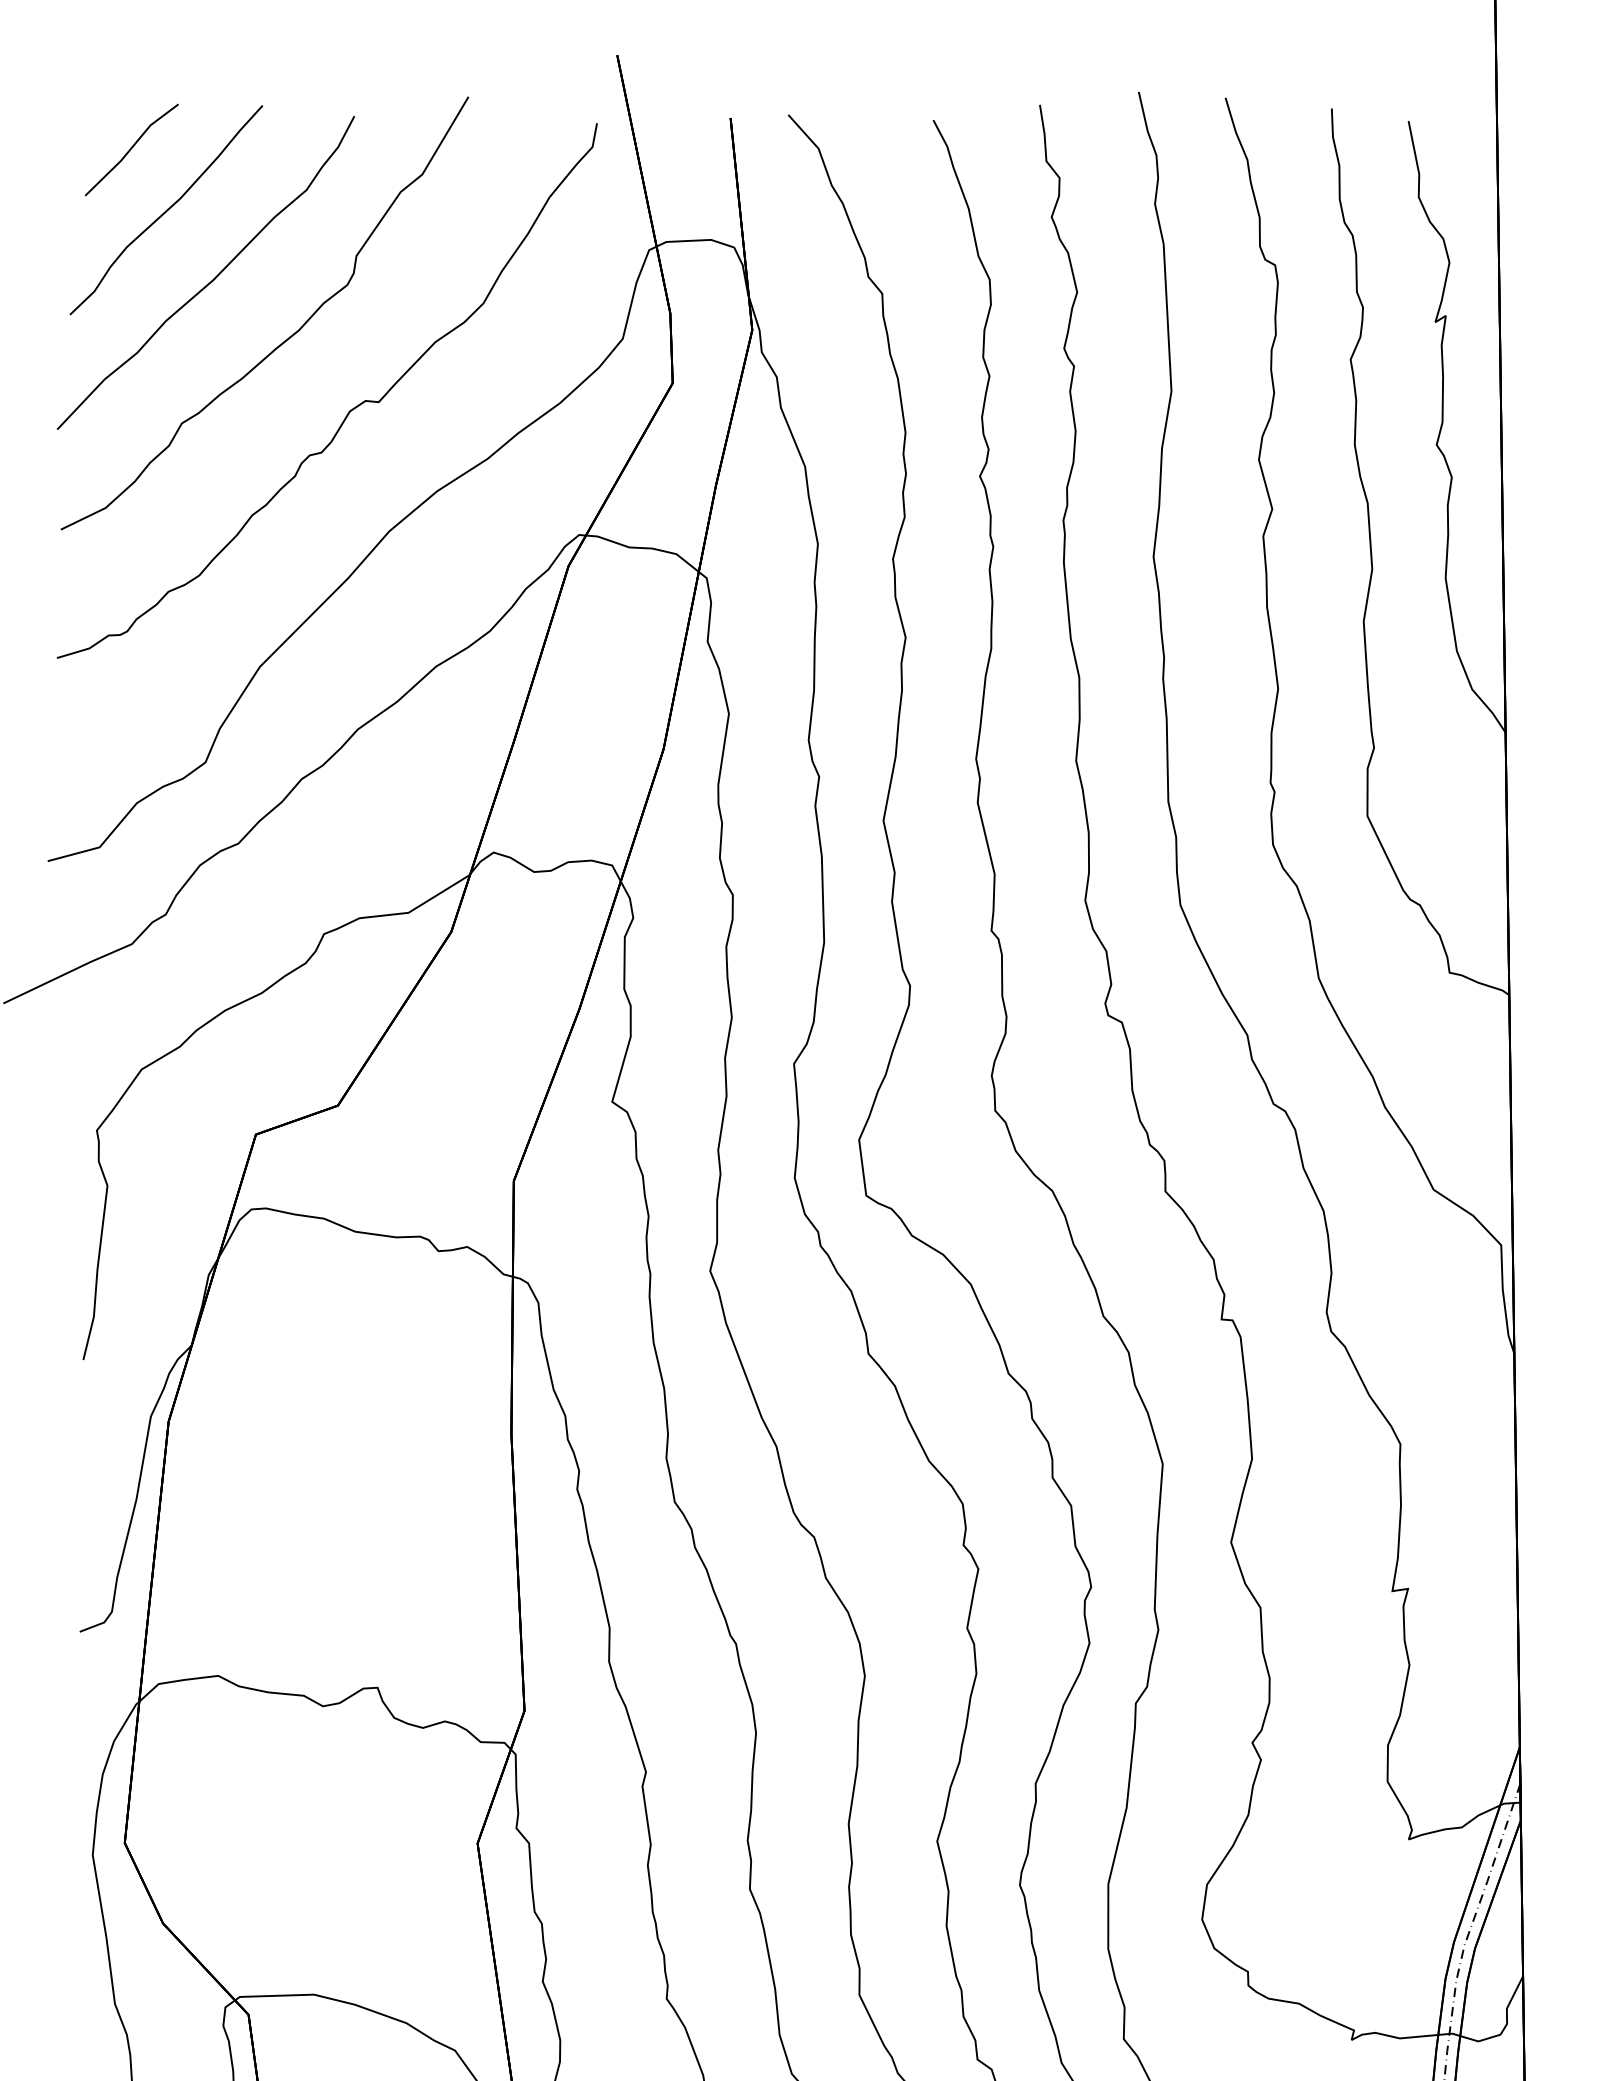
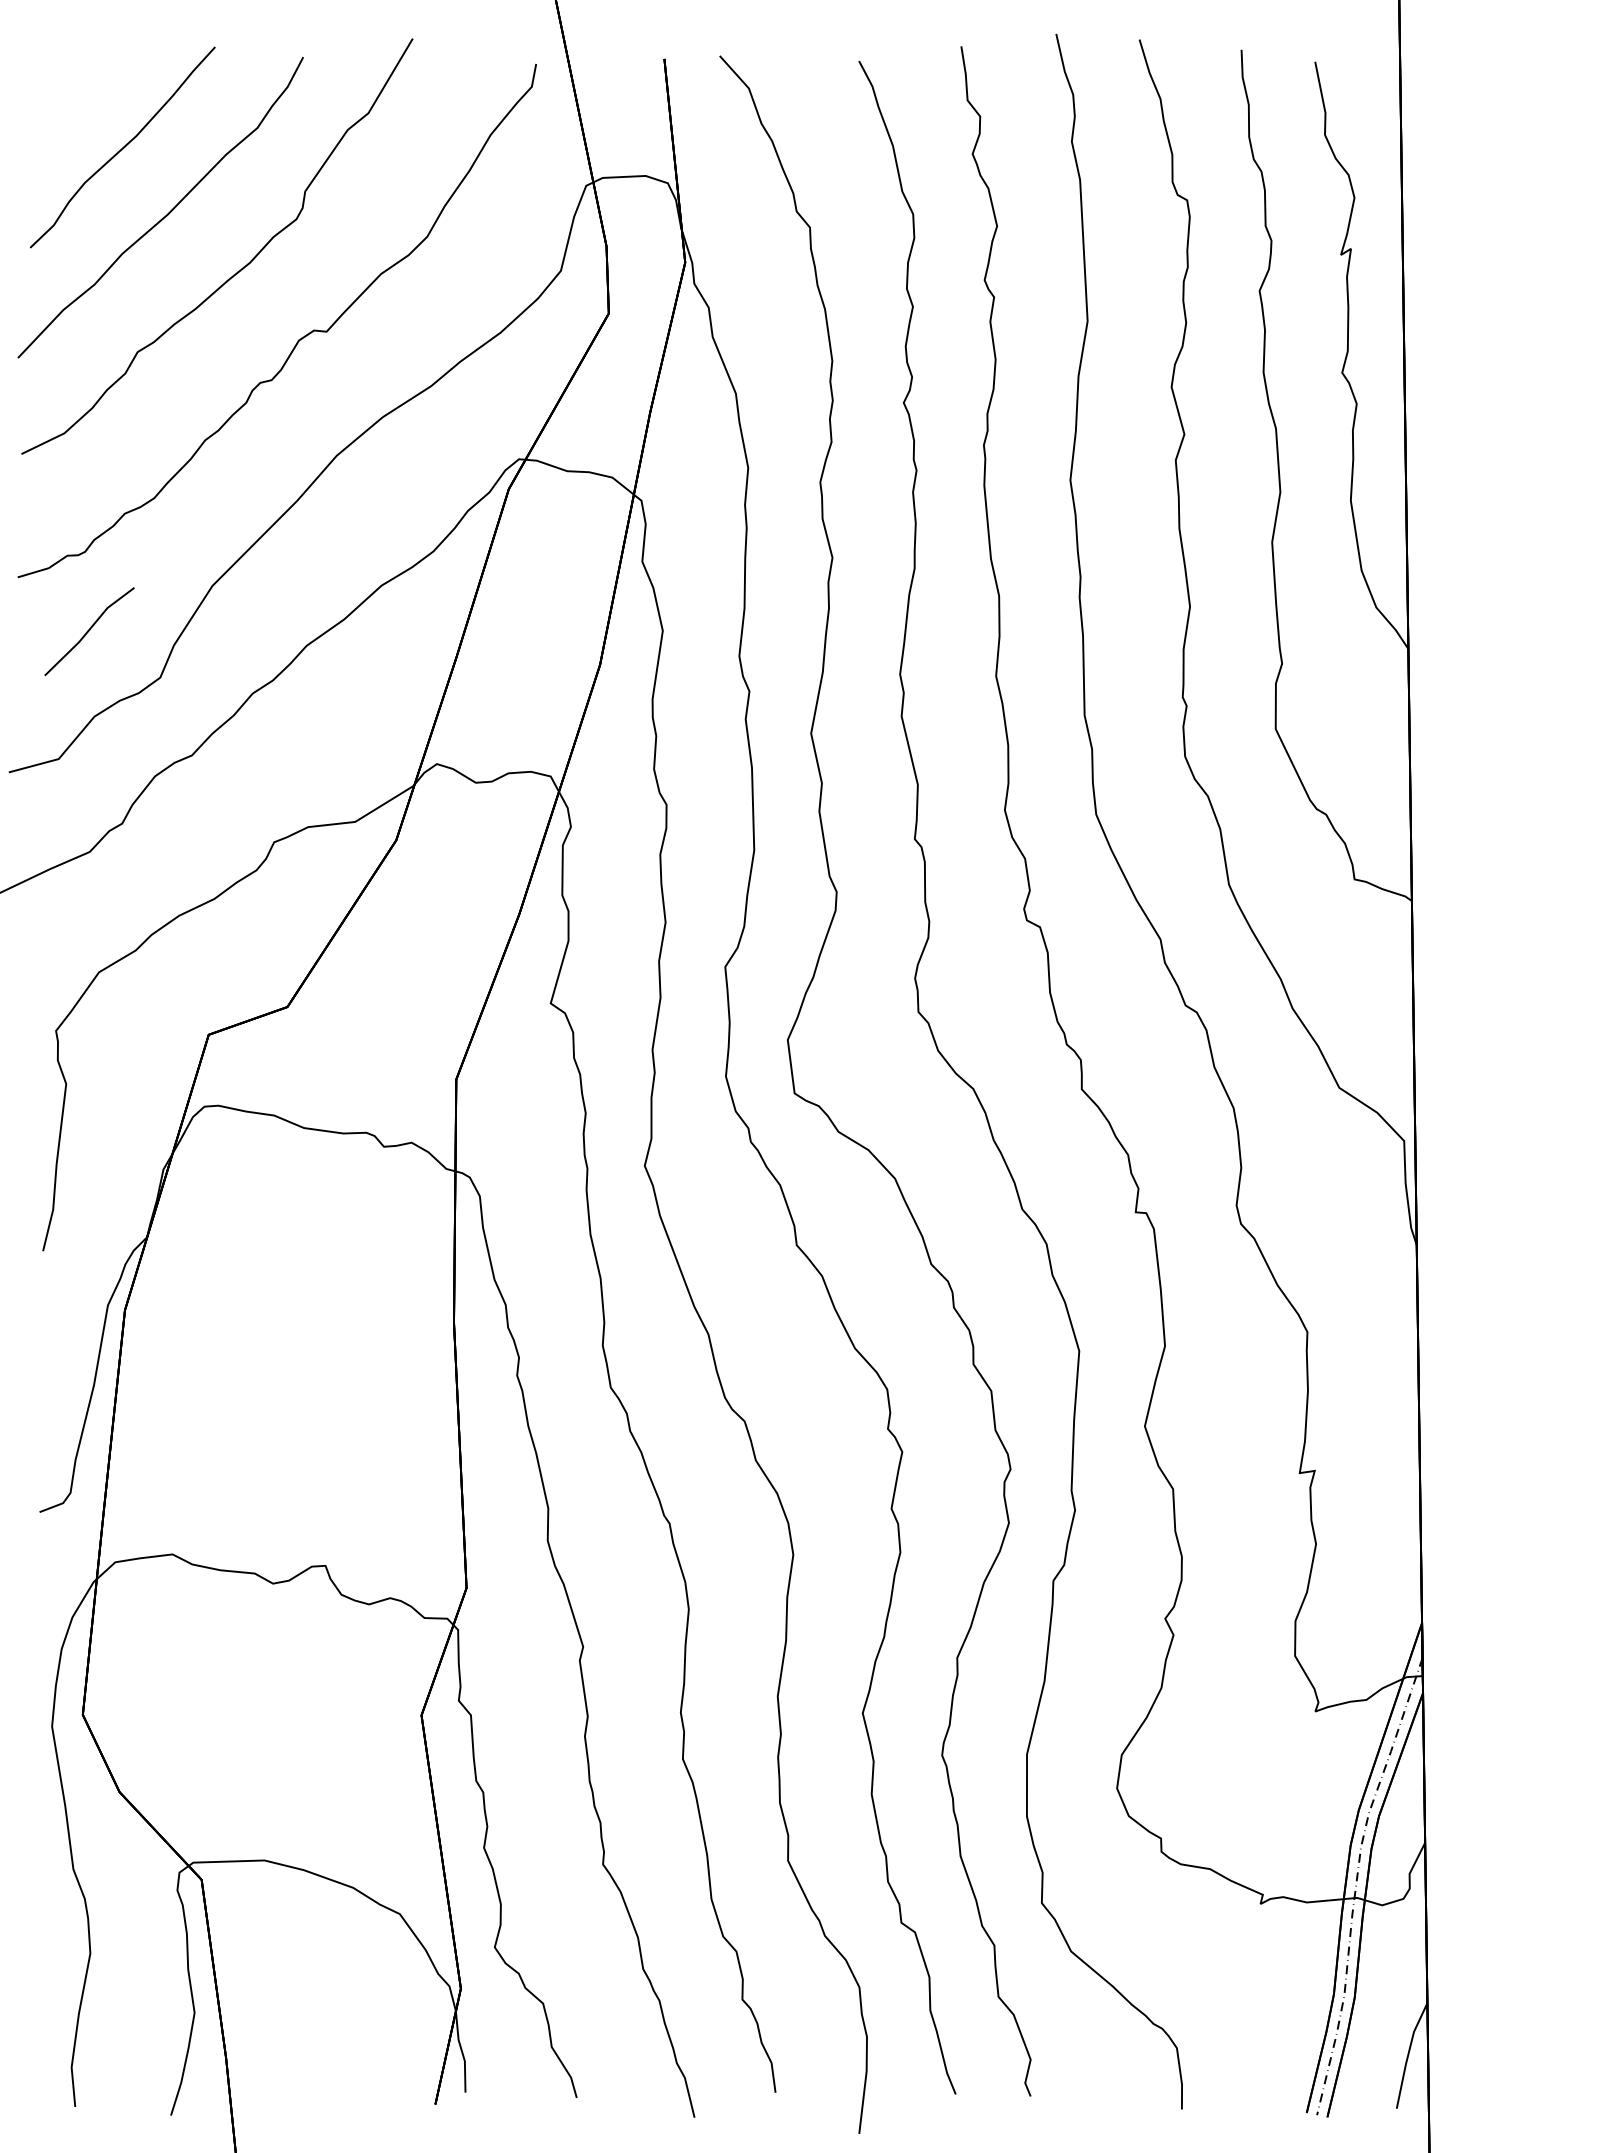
line: (131, 149) -> (89, 631), moved

